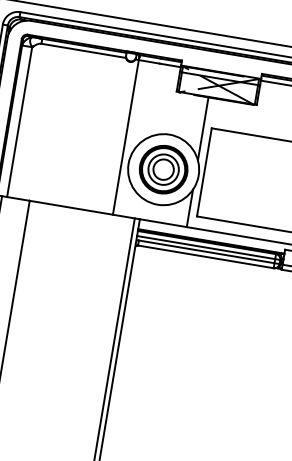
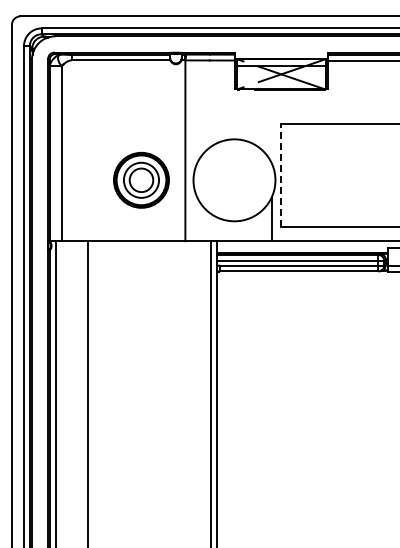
line: (203, 128) -> (271, 126), removed
part: (163, 168) -> (141, 179), moved
line: (204, 172) -> (281, 175), solid -> dashed

